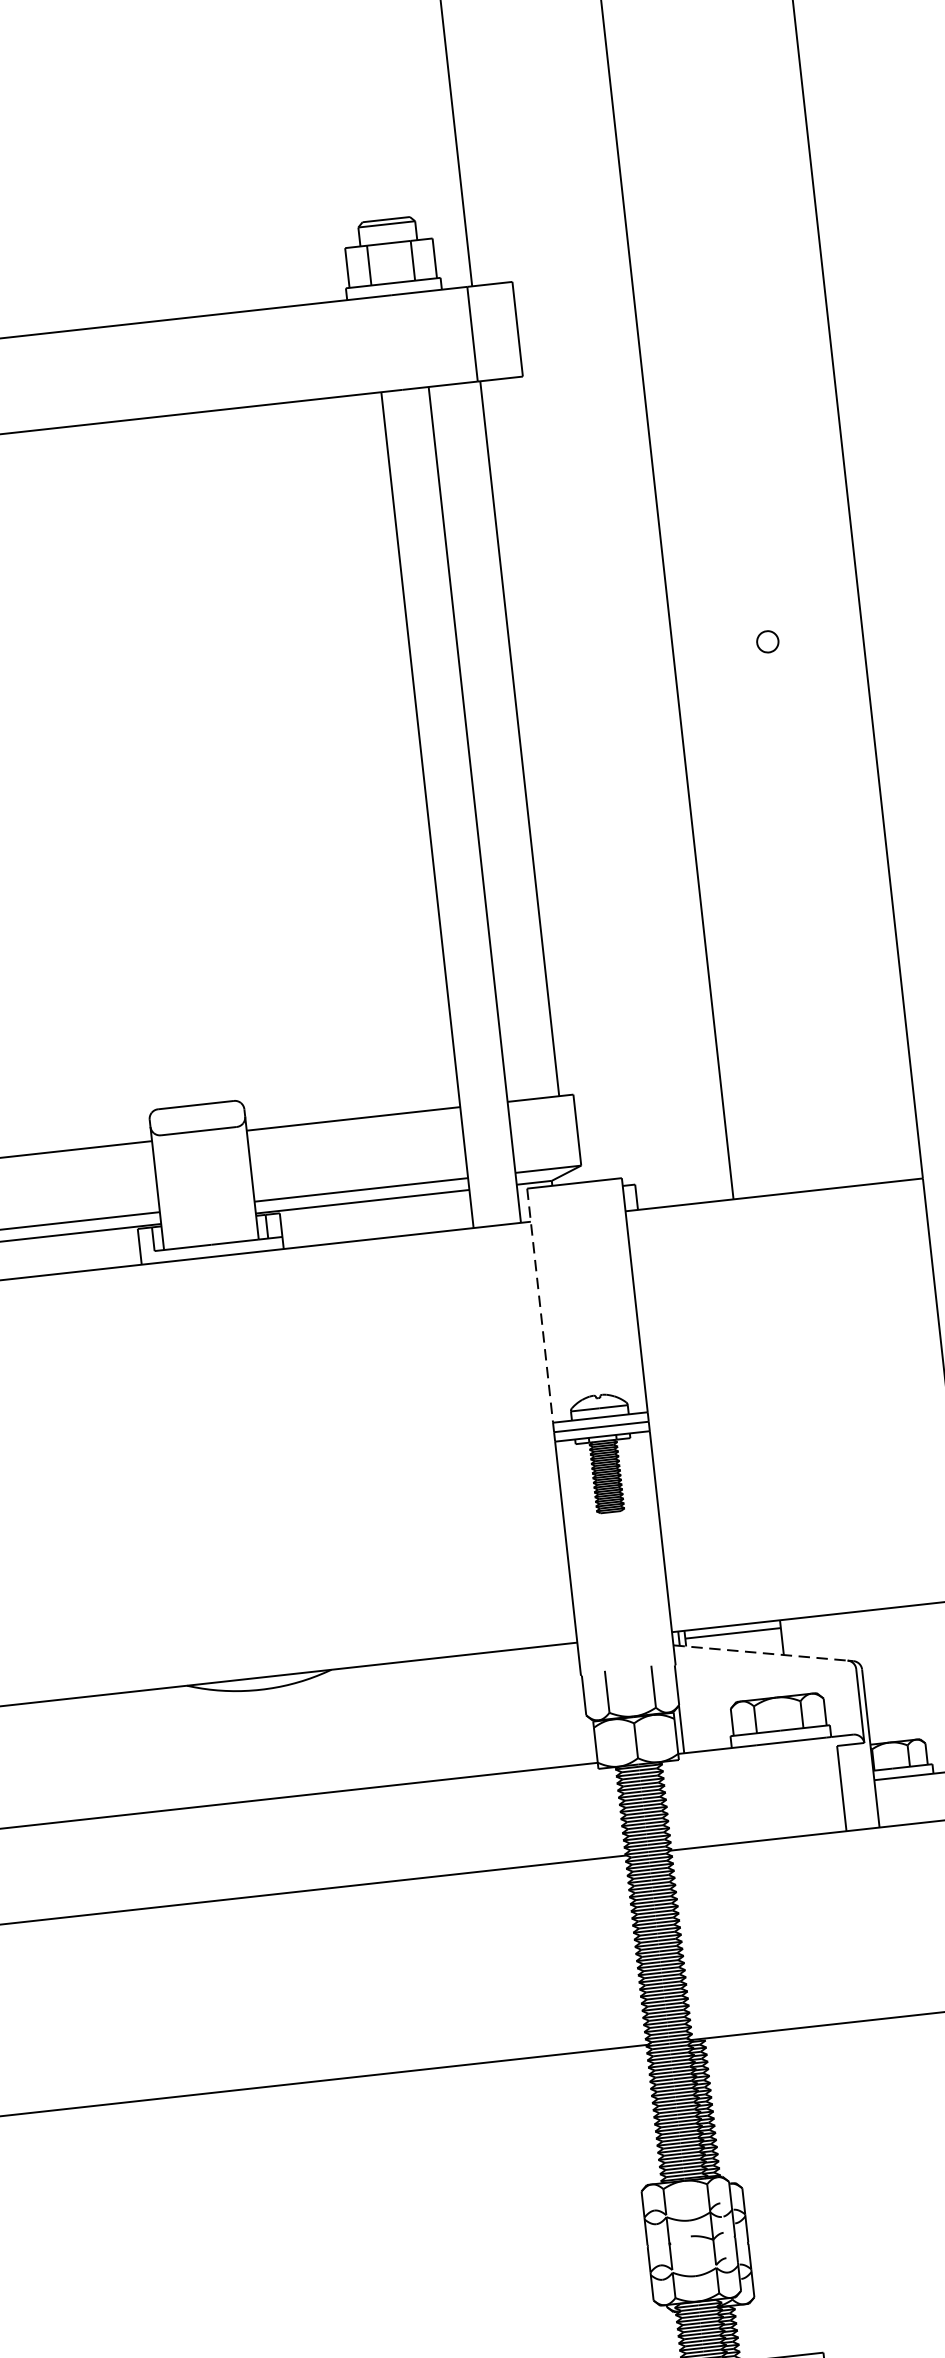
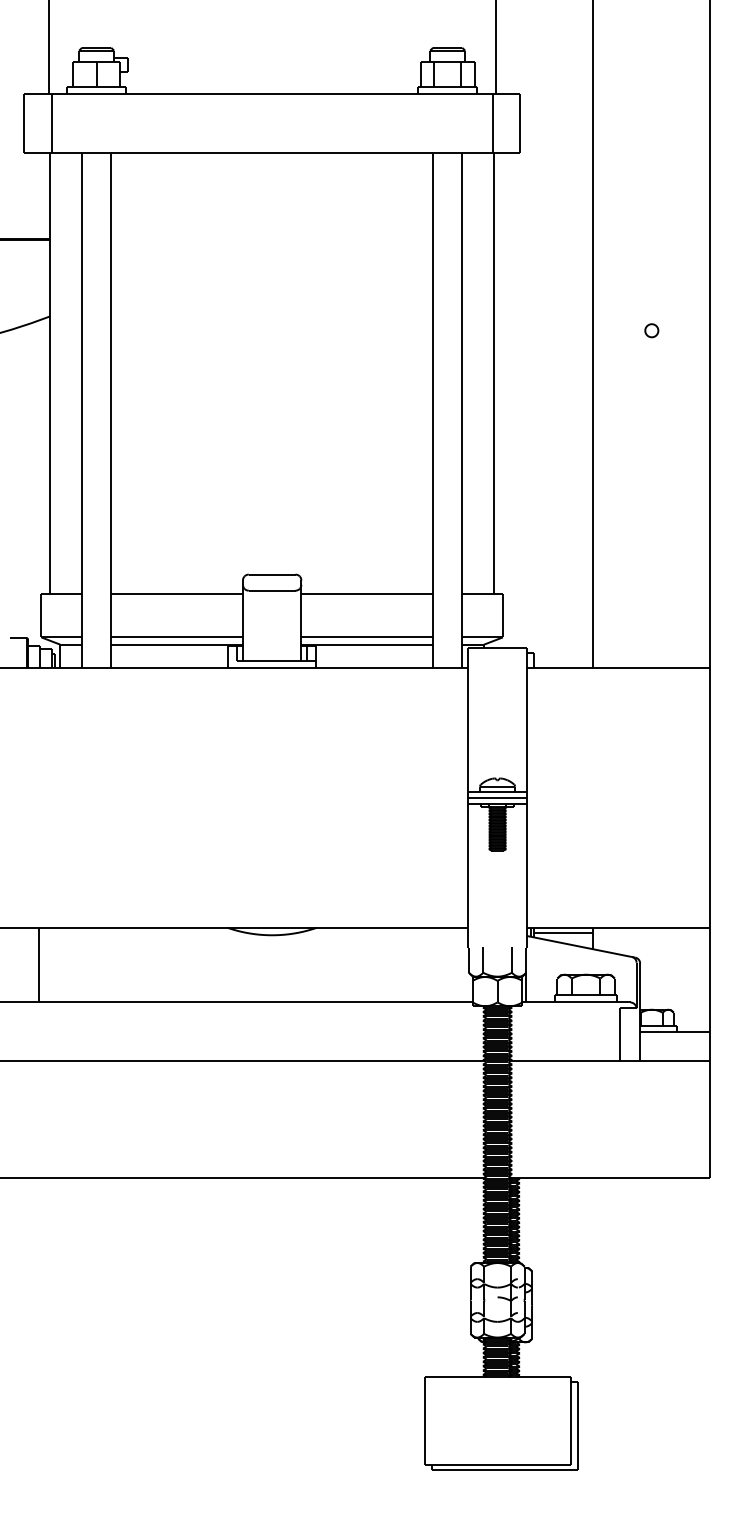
line: (540, 1306) -> (468, 720), dashed -> solid
line: (760, 1652) -> (579, 946), dashed -> solid

